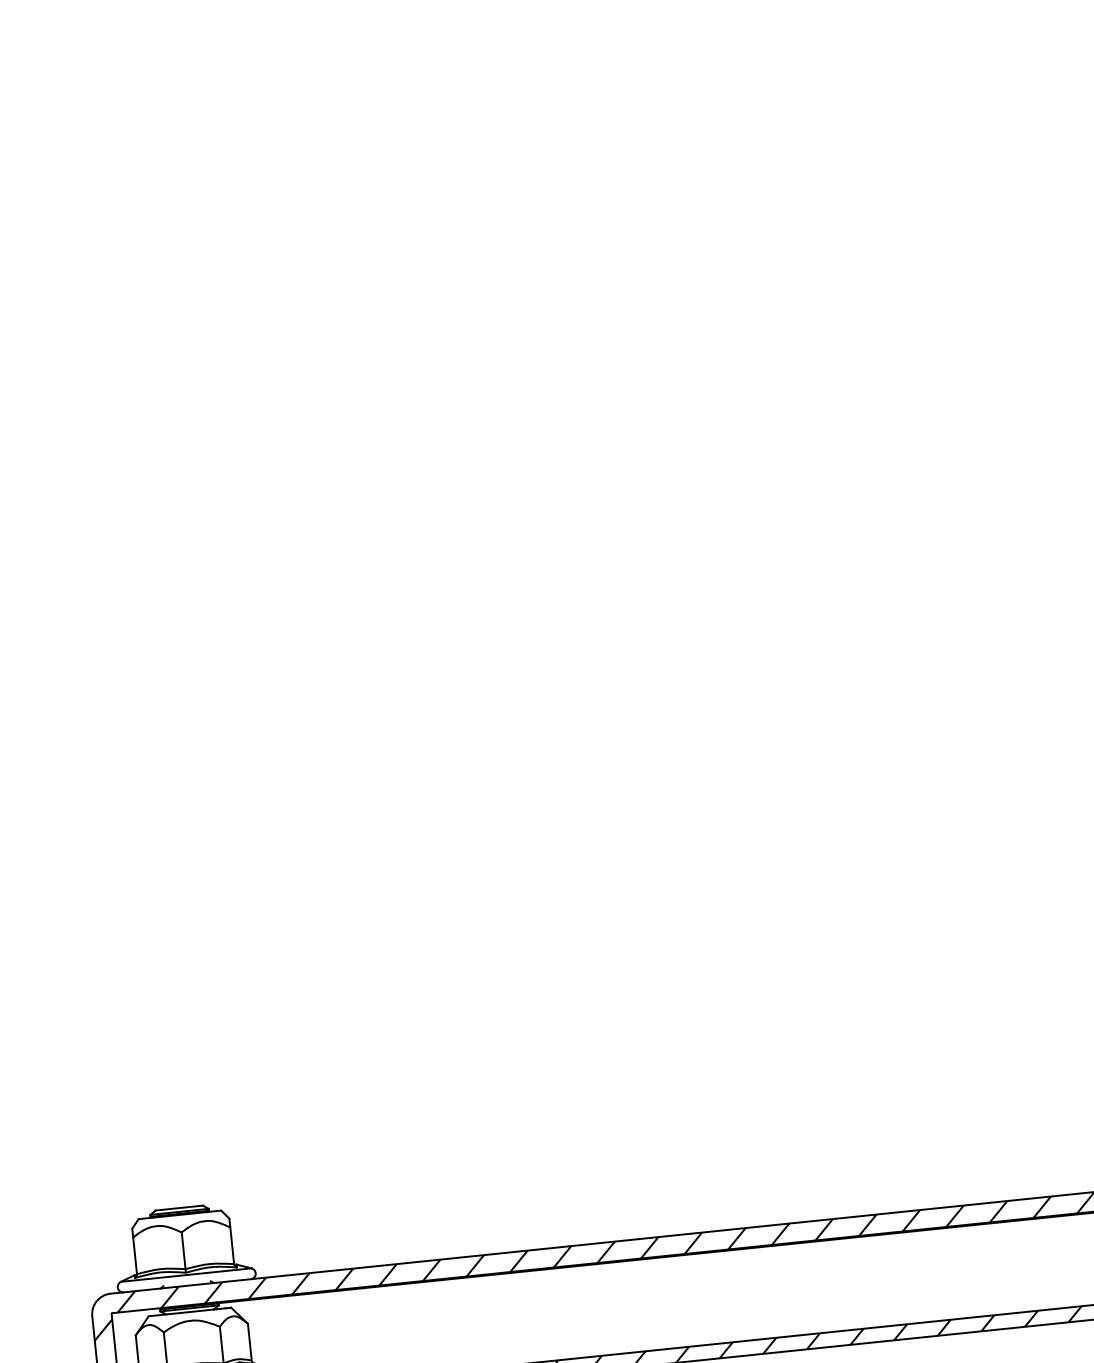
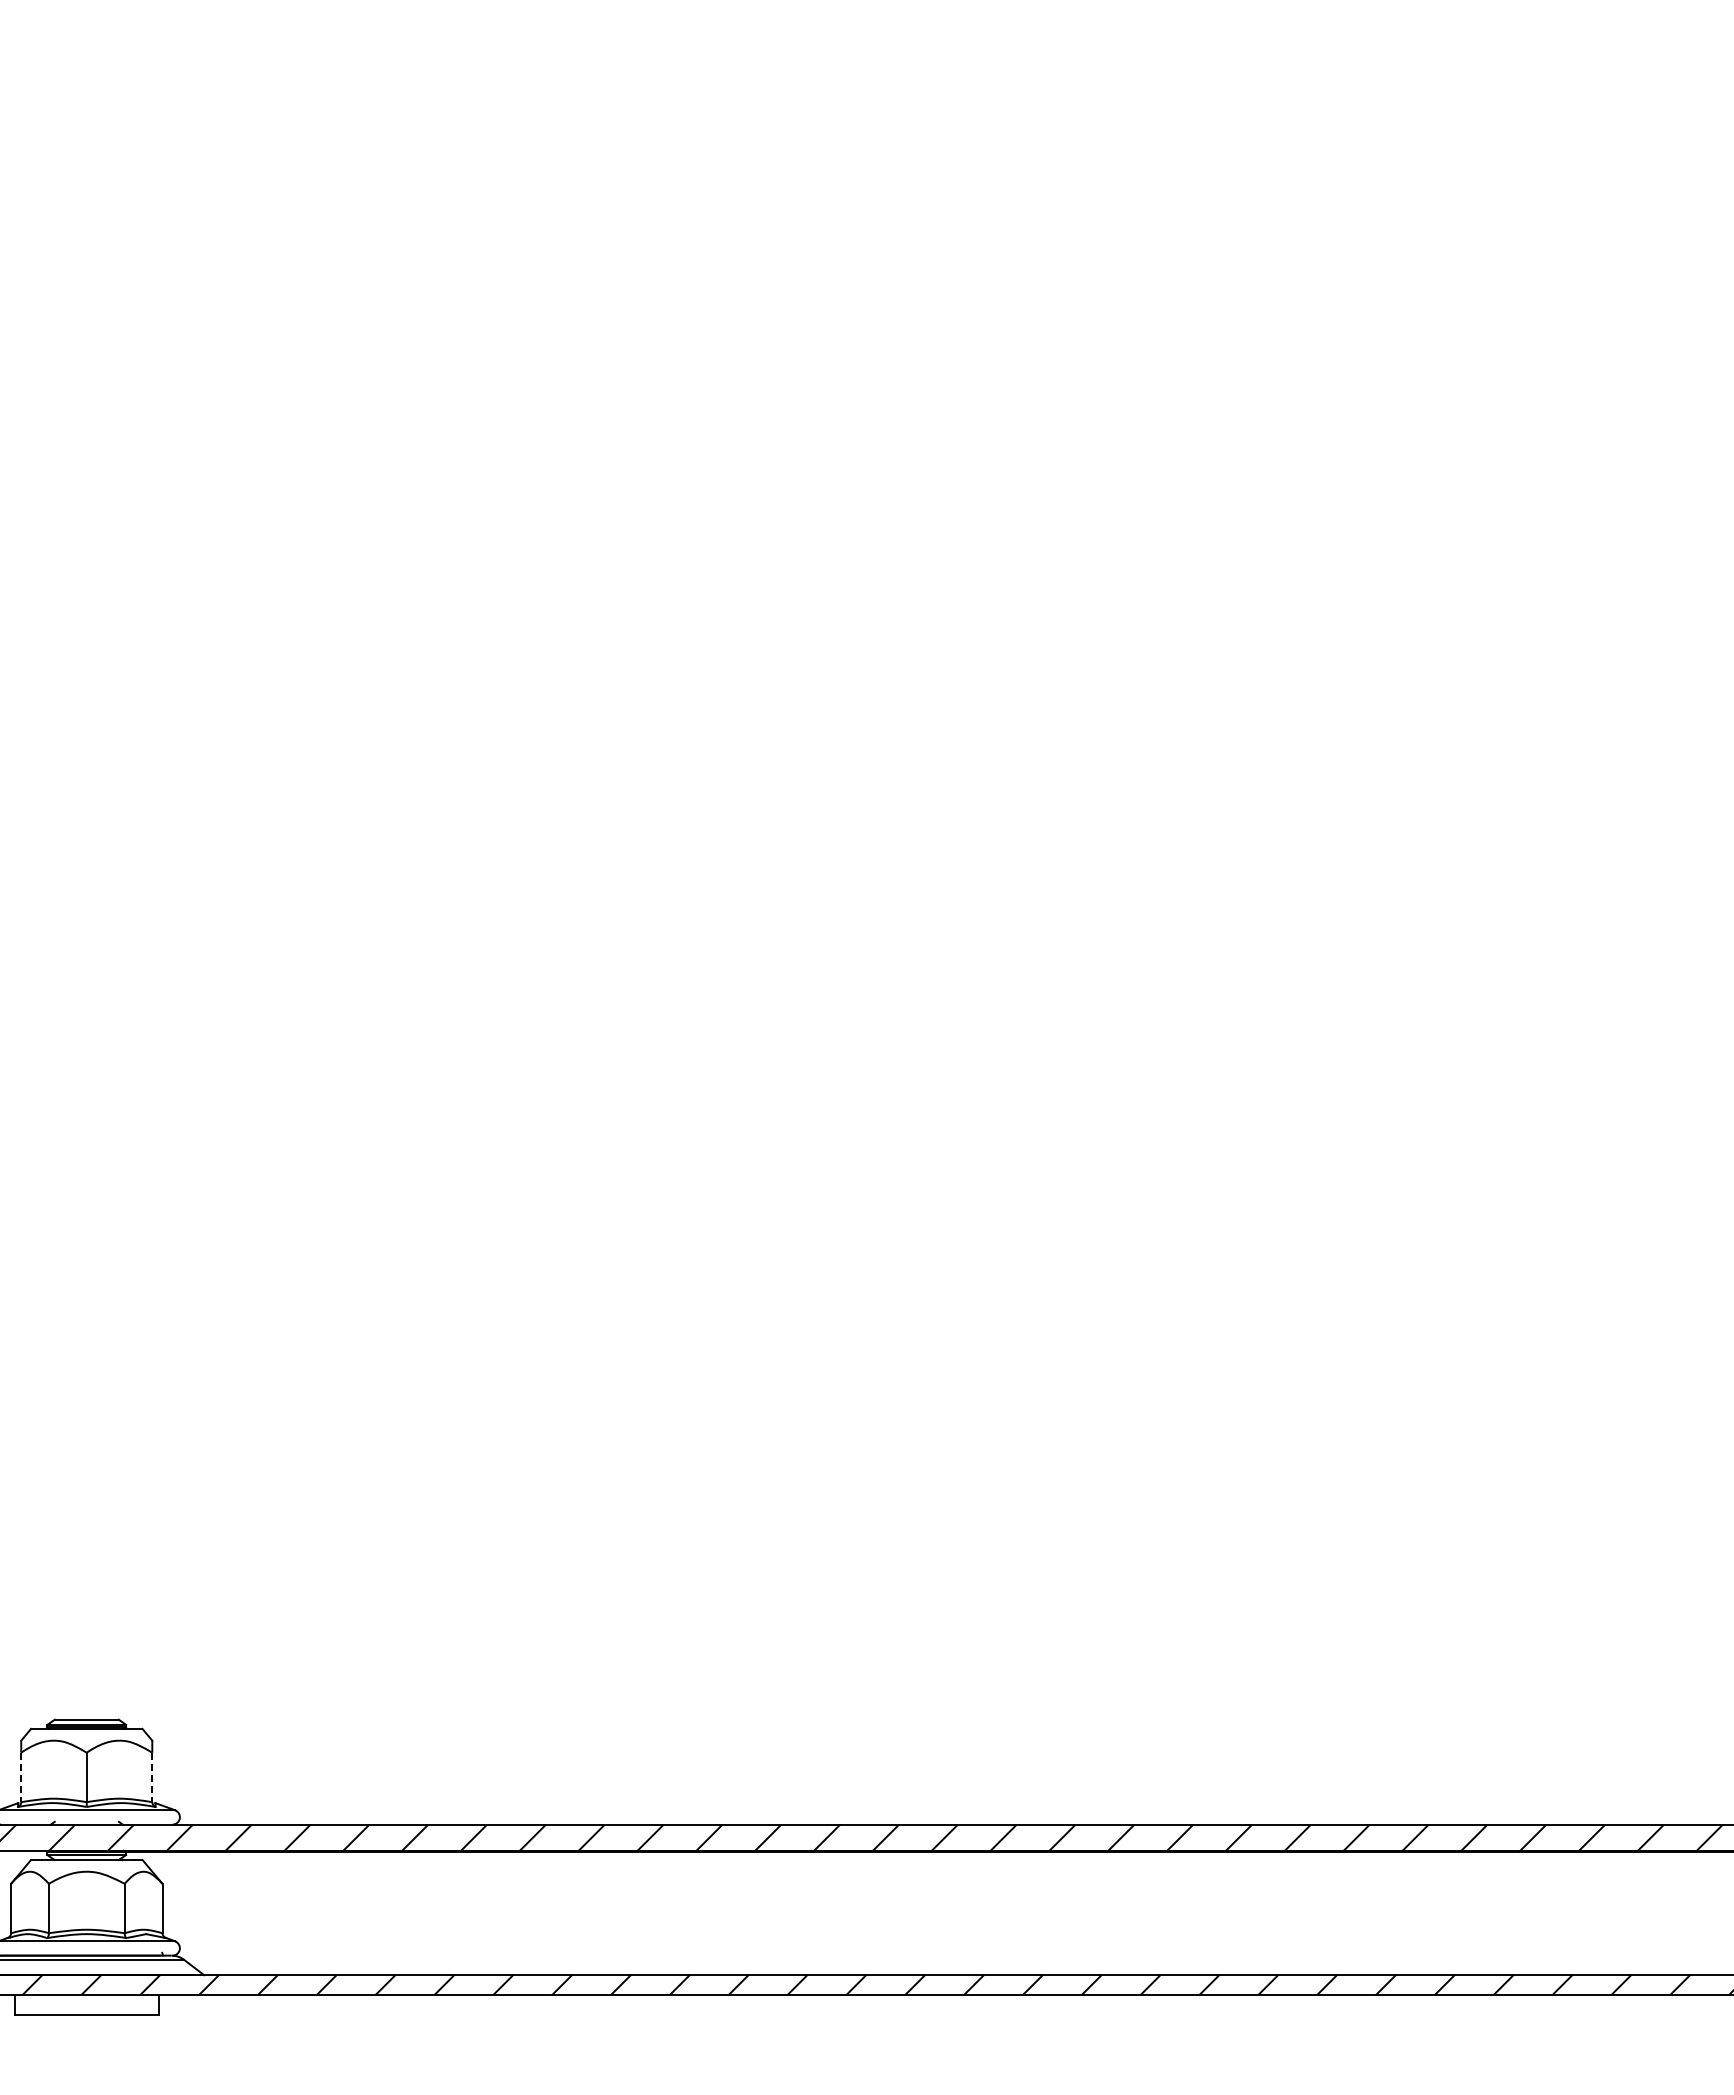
line: (232, 1245) -> (152, 1777), solid -> dashed
line: (135, 1255) -> (21, 1777), solid -> dashed

